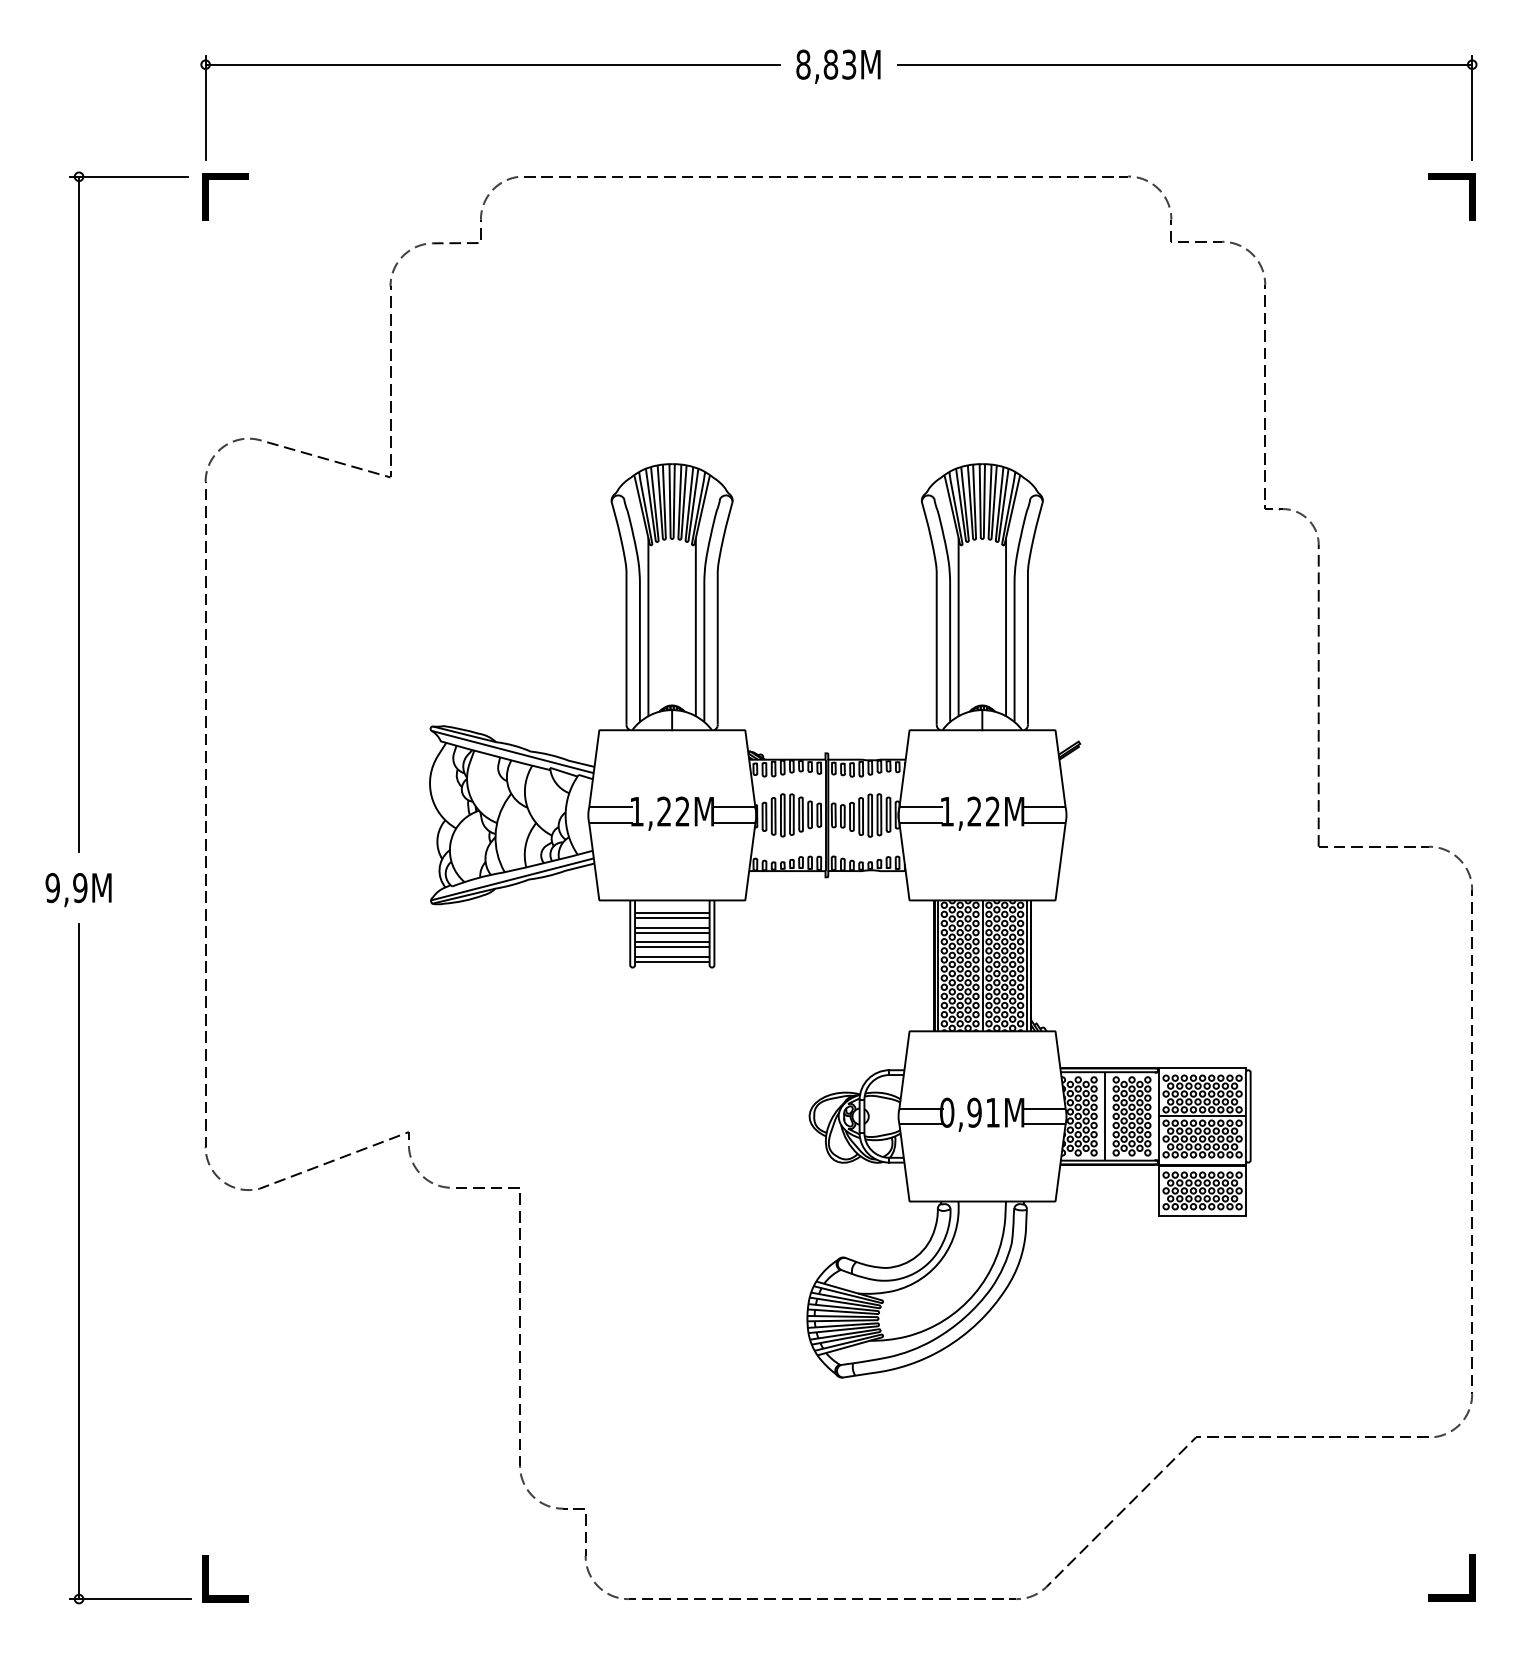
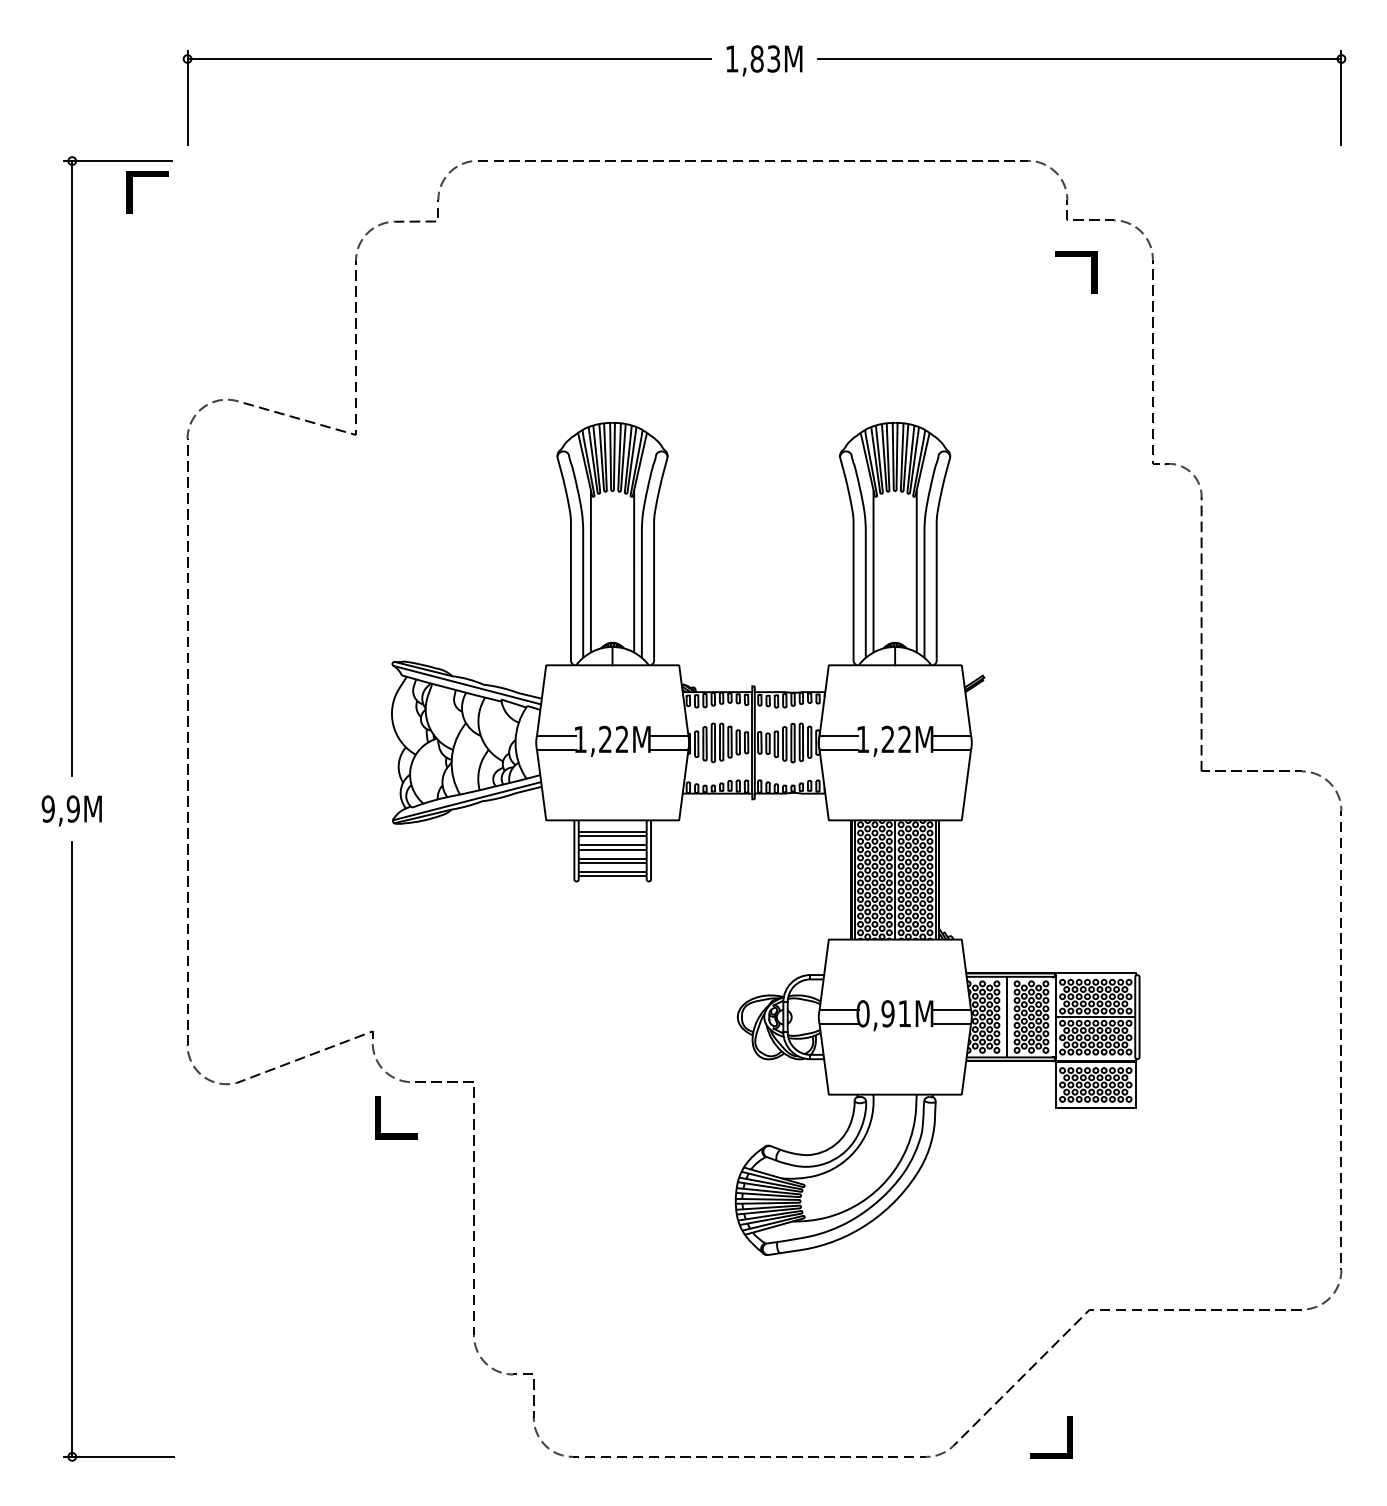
text: (803, 64) -> (732, 58), 8,83M -> 1,83M
line: (225, 179) -> (147, 176), moved
line: (1451, 179) -> (1075, 256), moved
line: (208, 1578) -> (380, 1117), moved
line: (1451, 1594) -> (1051, 1452), moved

